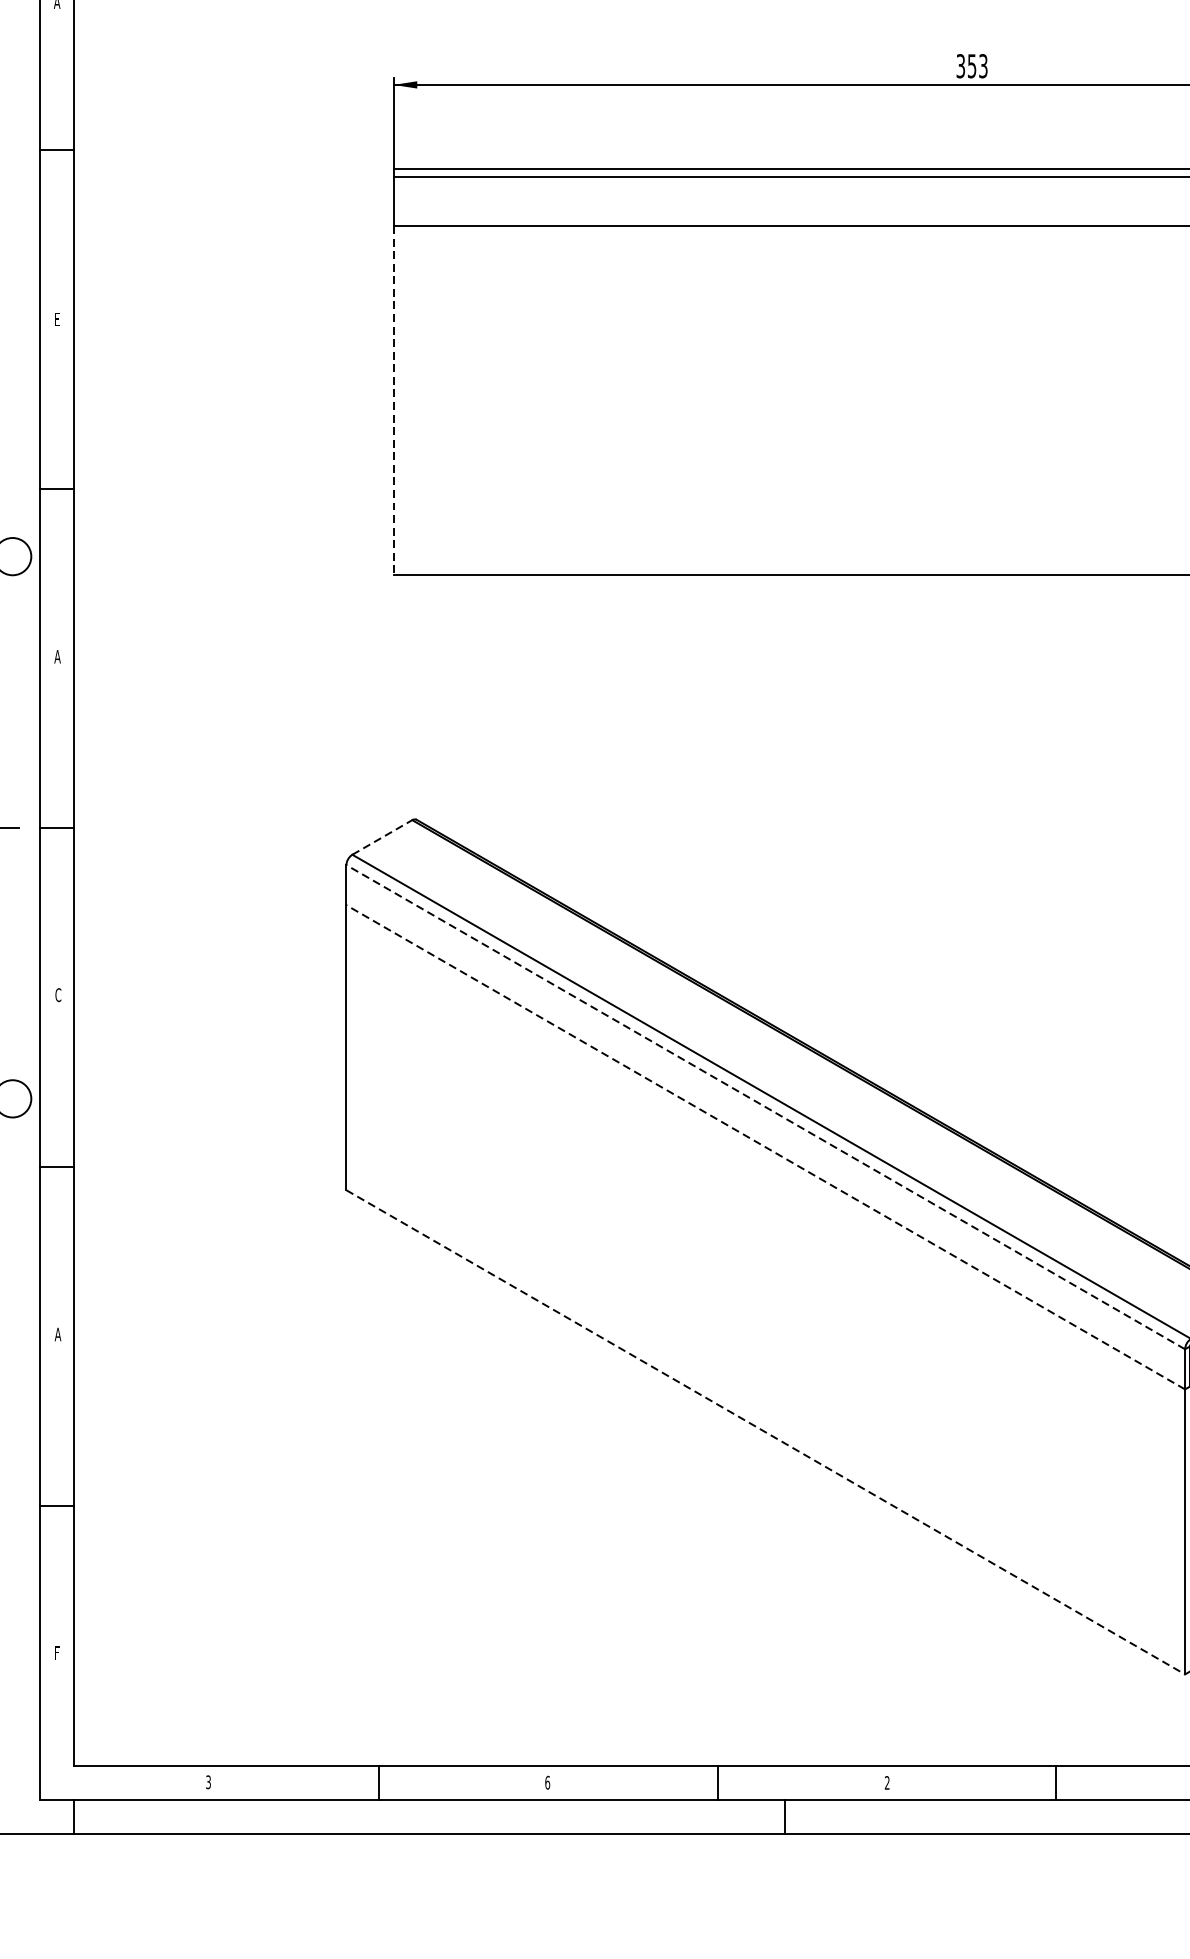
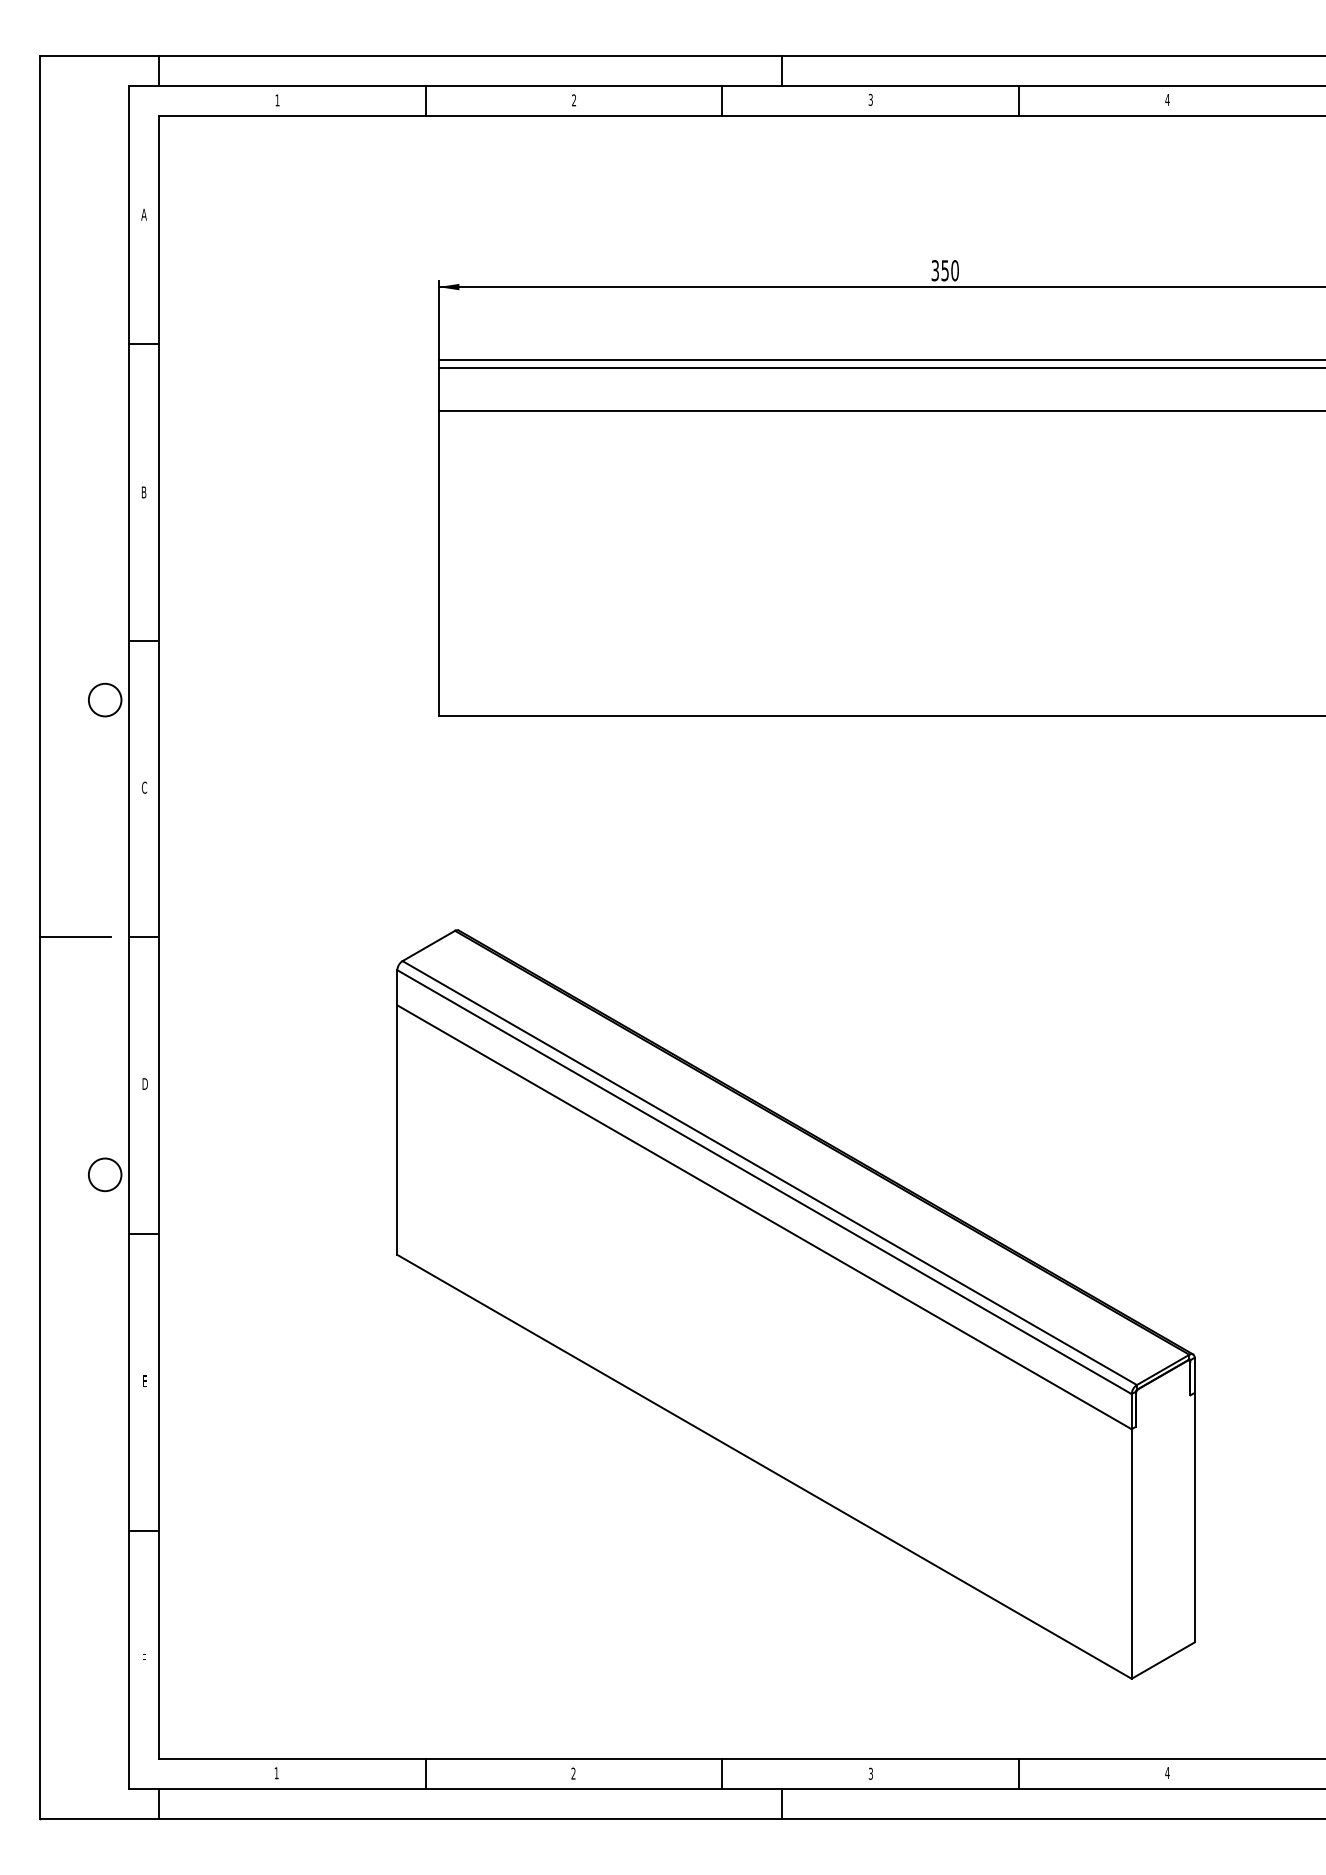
text: (982, 65) -> (954, 270), 353 -> 350
text: (56, 319) -> (143, 492), E -> B
line: (393, 400) -> (438, 563), dashed -> solid
text: (57, 656) -> (144, 787), A -> C
line: (383, 836) -> (429, 945), dashed -> solid
text: (57, 995) -> (144, 1084), C -> D
line: (765, 1107) -> (764, 1182), dashed -> solid
line: (765, 1147) -> (764, 1217), dashed -> solid
text: (57, 1334) -> (144, 1381), A -> E
line: (765, 1431) -> (764, 1466), dashed -> solid
text: (208, 1782) -> (276, 1773), 3 -> 1
text: (547, 1782) -> (573, 1773), 6 -> 2
text: (886, 1783) -> (870, 1774), 2 -> 3

